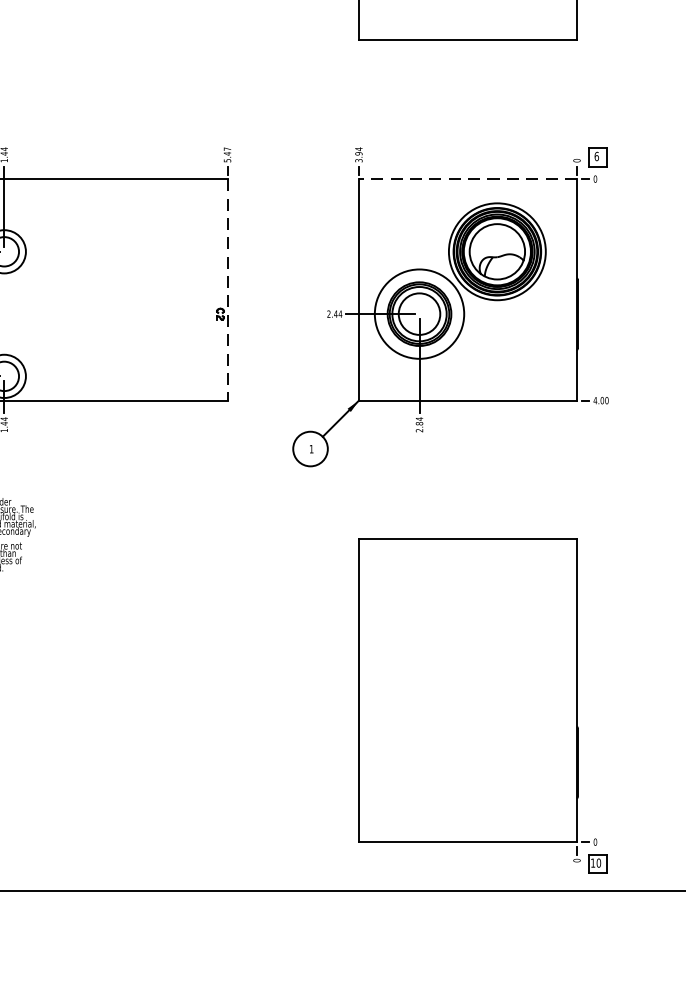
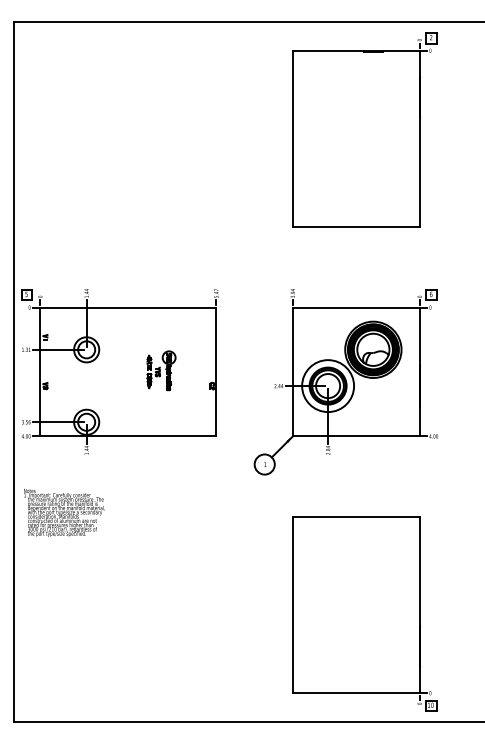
line: (466, 178) -> (355, 307), dashed -> solid
part: (133, 287) -> (161, 370), added
line: (227, 290) -> (216, 372), dashed -> solid

